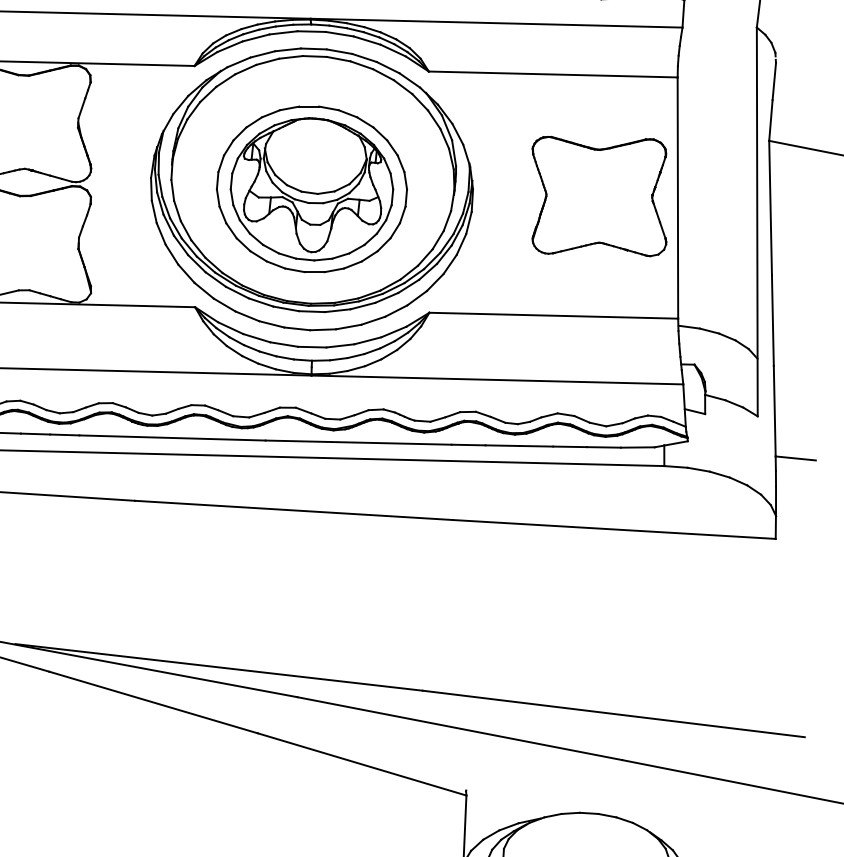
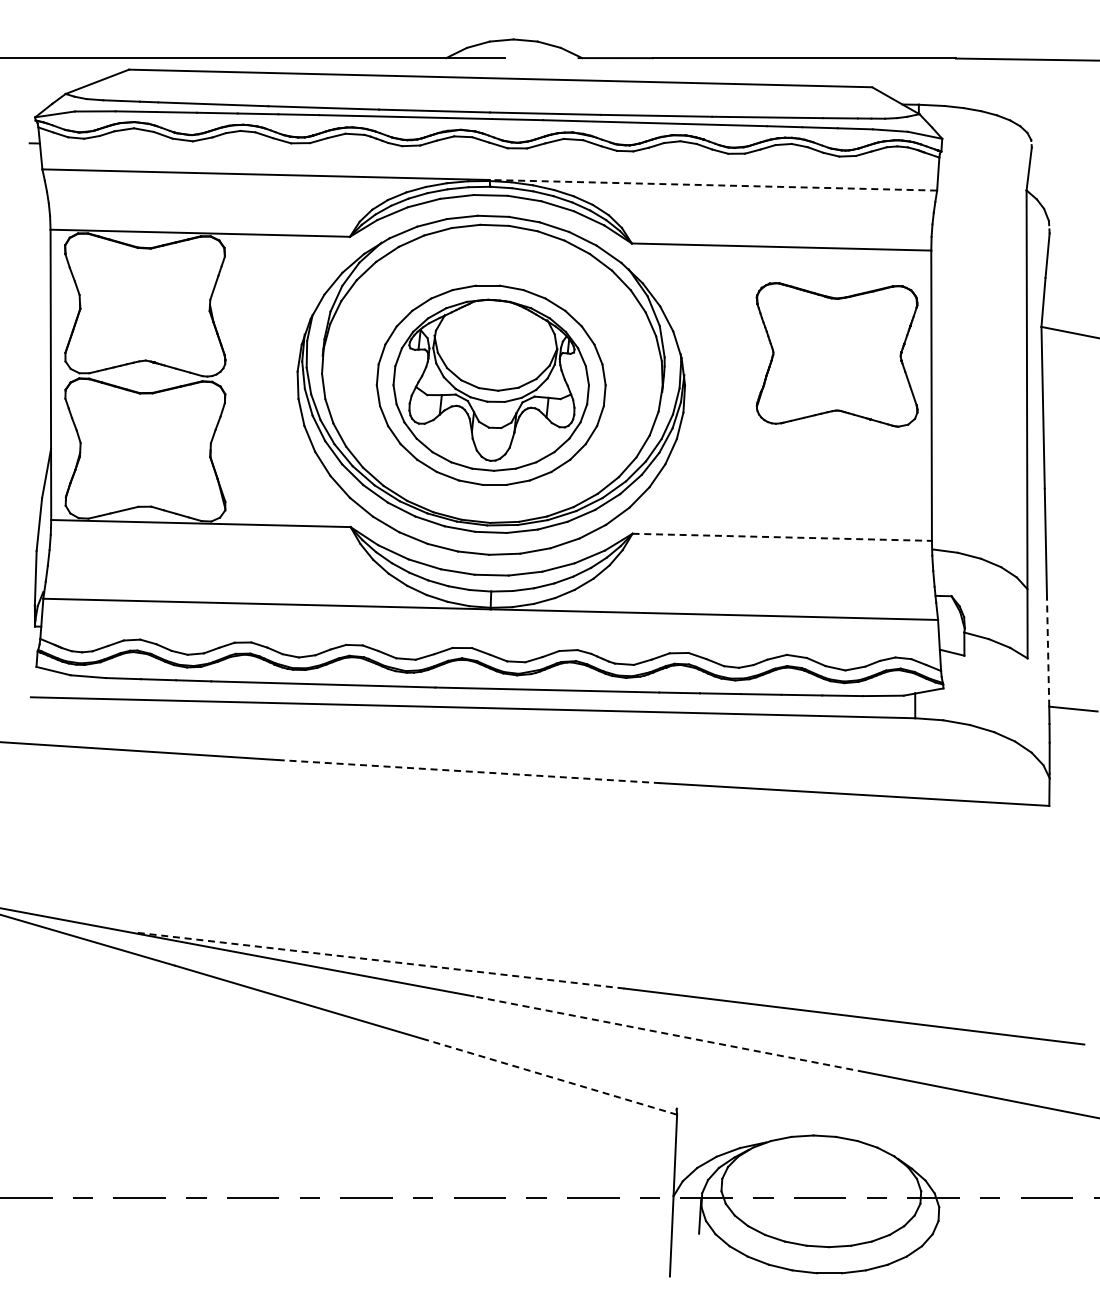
line: (496, 23) -> (713, 185), solid -> dashed
part: (598, 196) -> (836, 354), moved
line: (554, 315) -> (782, 537), solid -> dashed
line: (775, 411) -> (1048, 652), solid -> dashed
line: (293, 510) -> (469, 771), solid -> dashed
line: (219, 667) -> (379, 960), solid -> dashed
line: (459, 728) -> (668, 1034), solid -> dashed
line: (362, 764) -> (551, 1077), solid -> dashed

